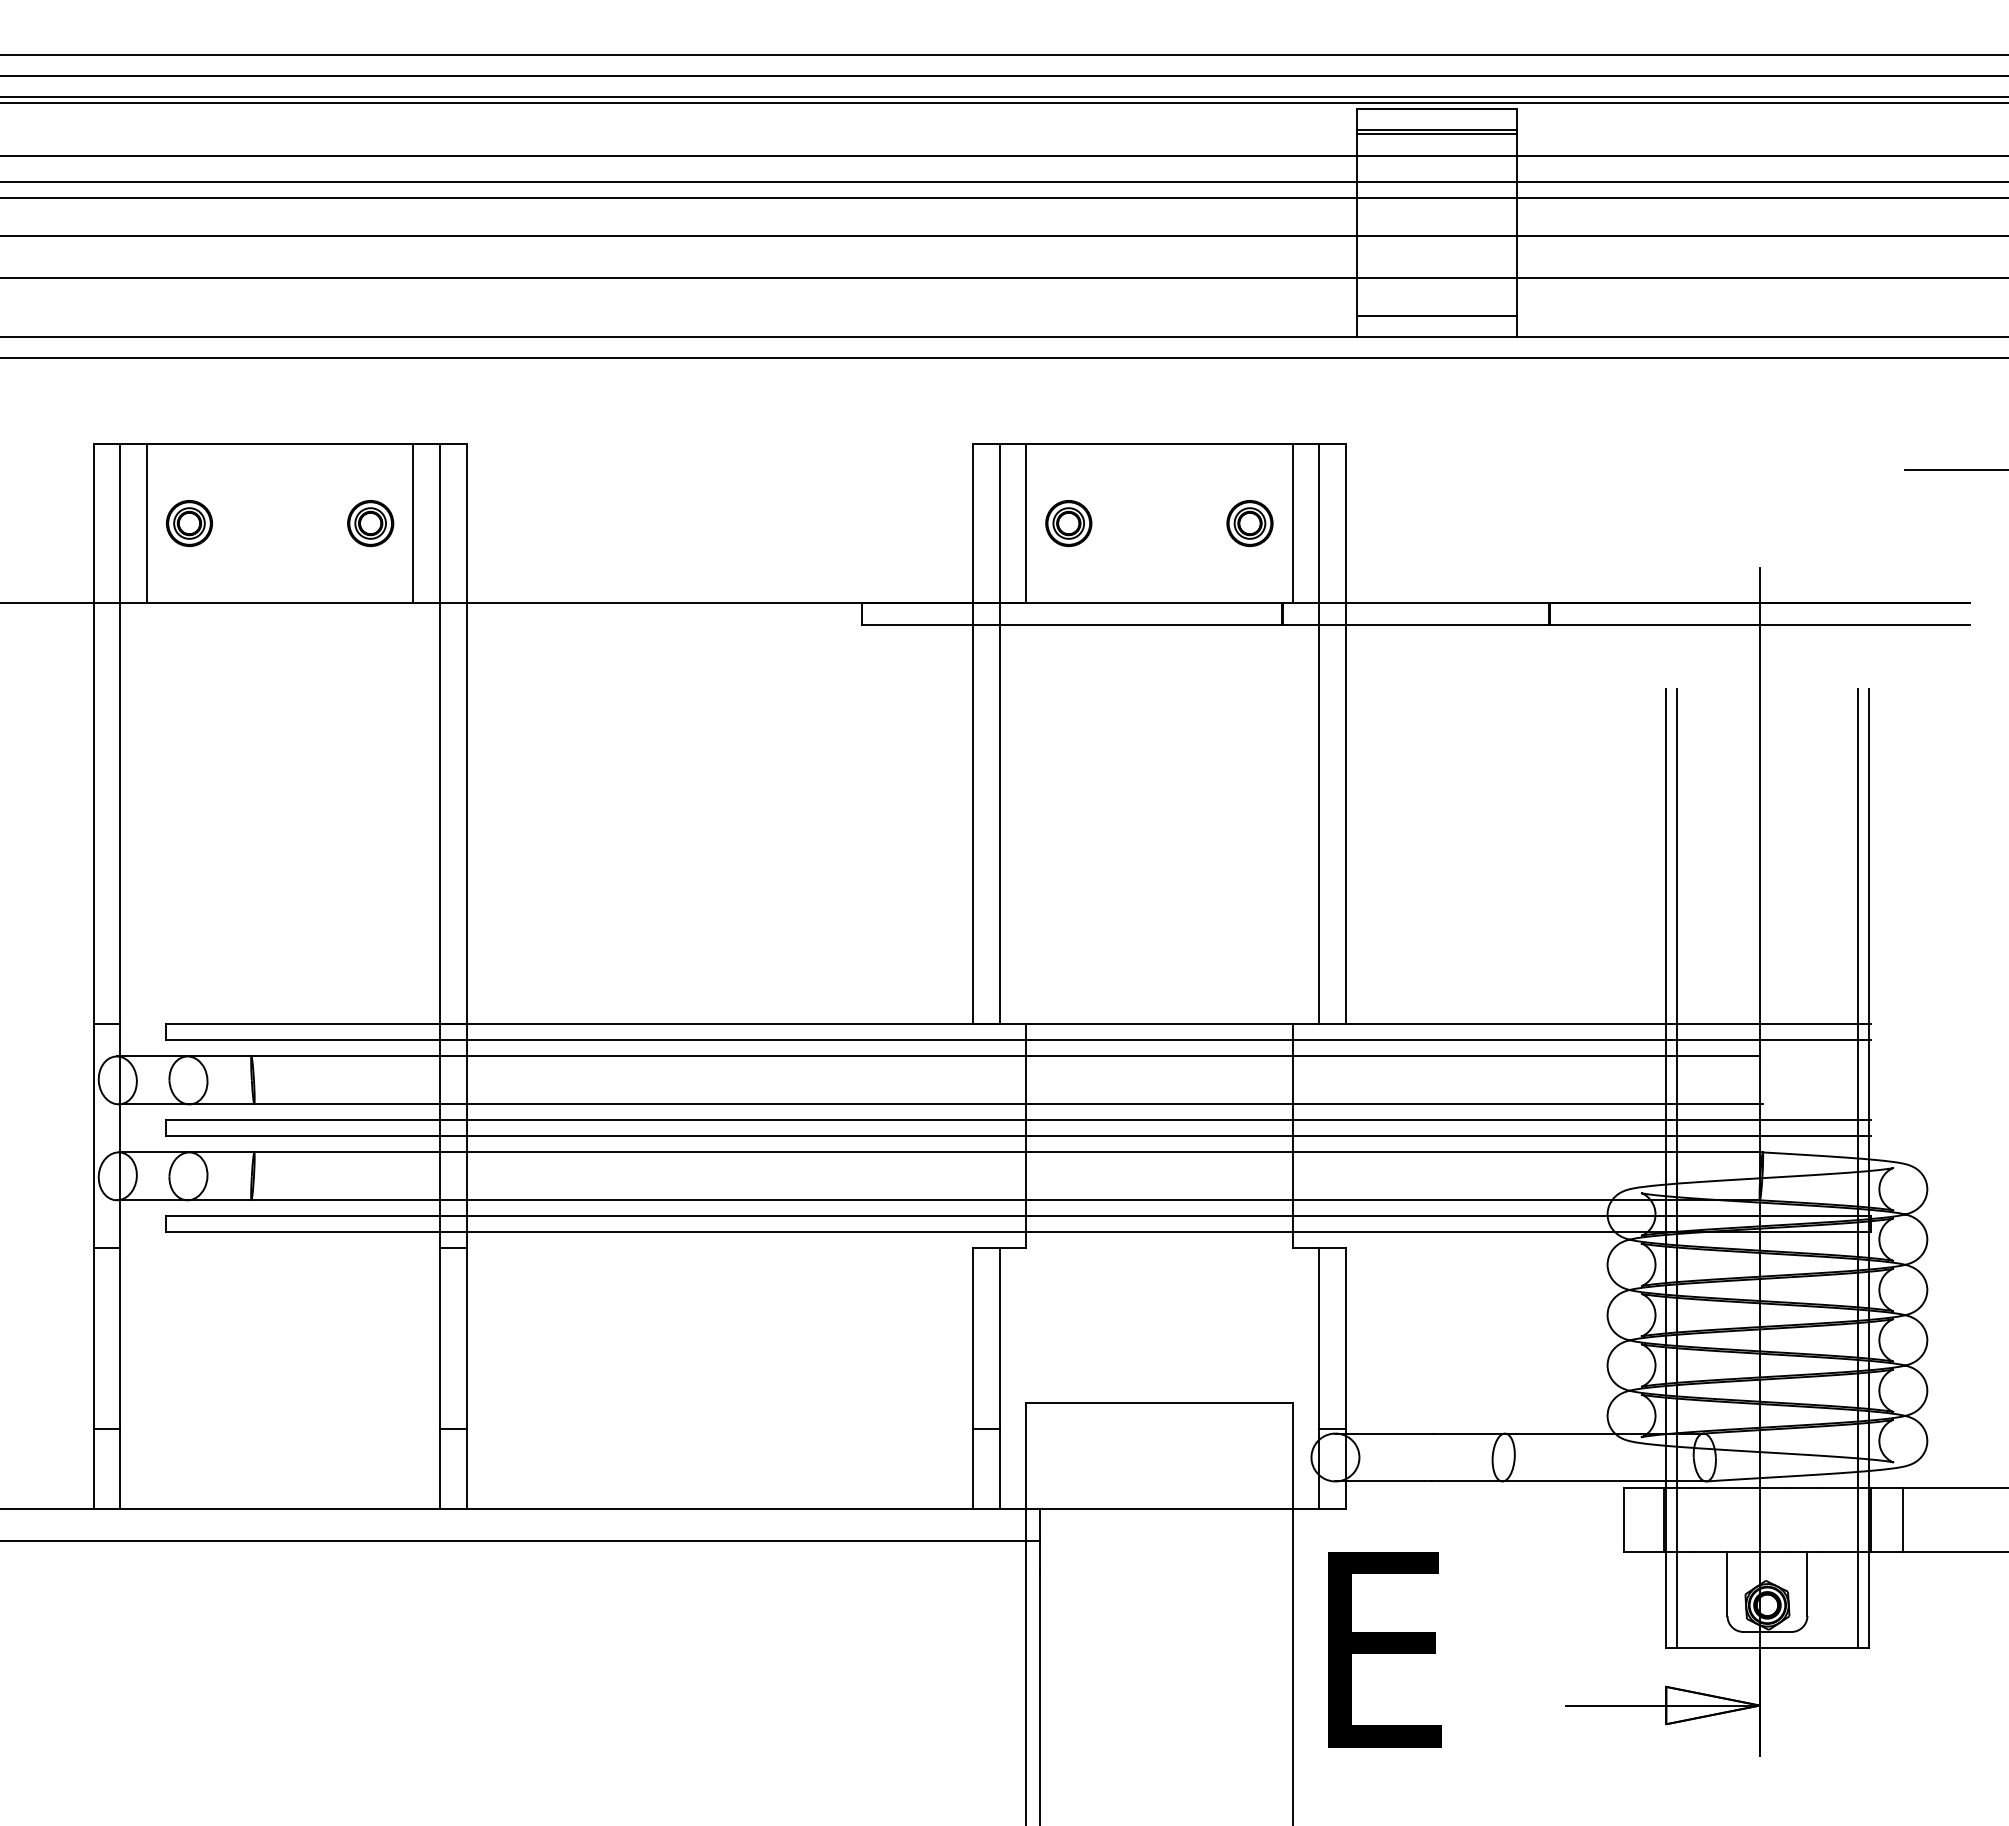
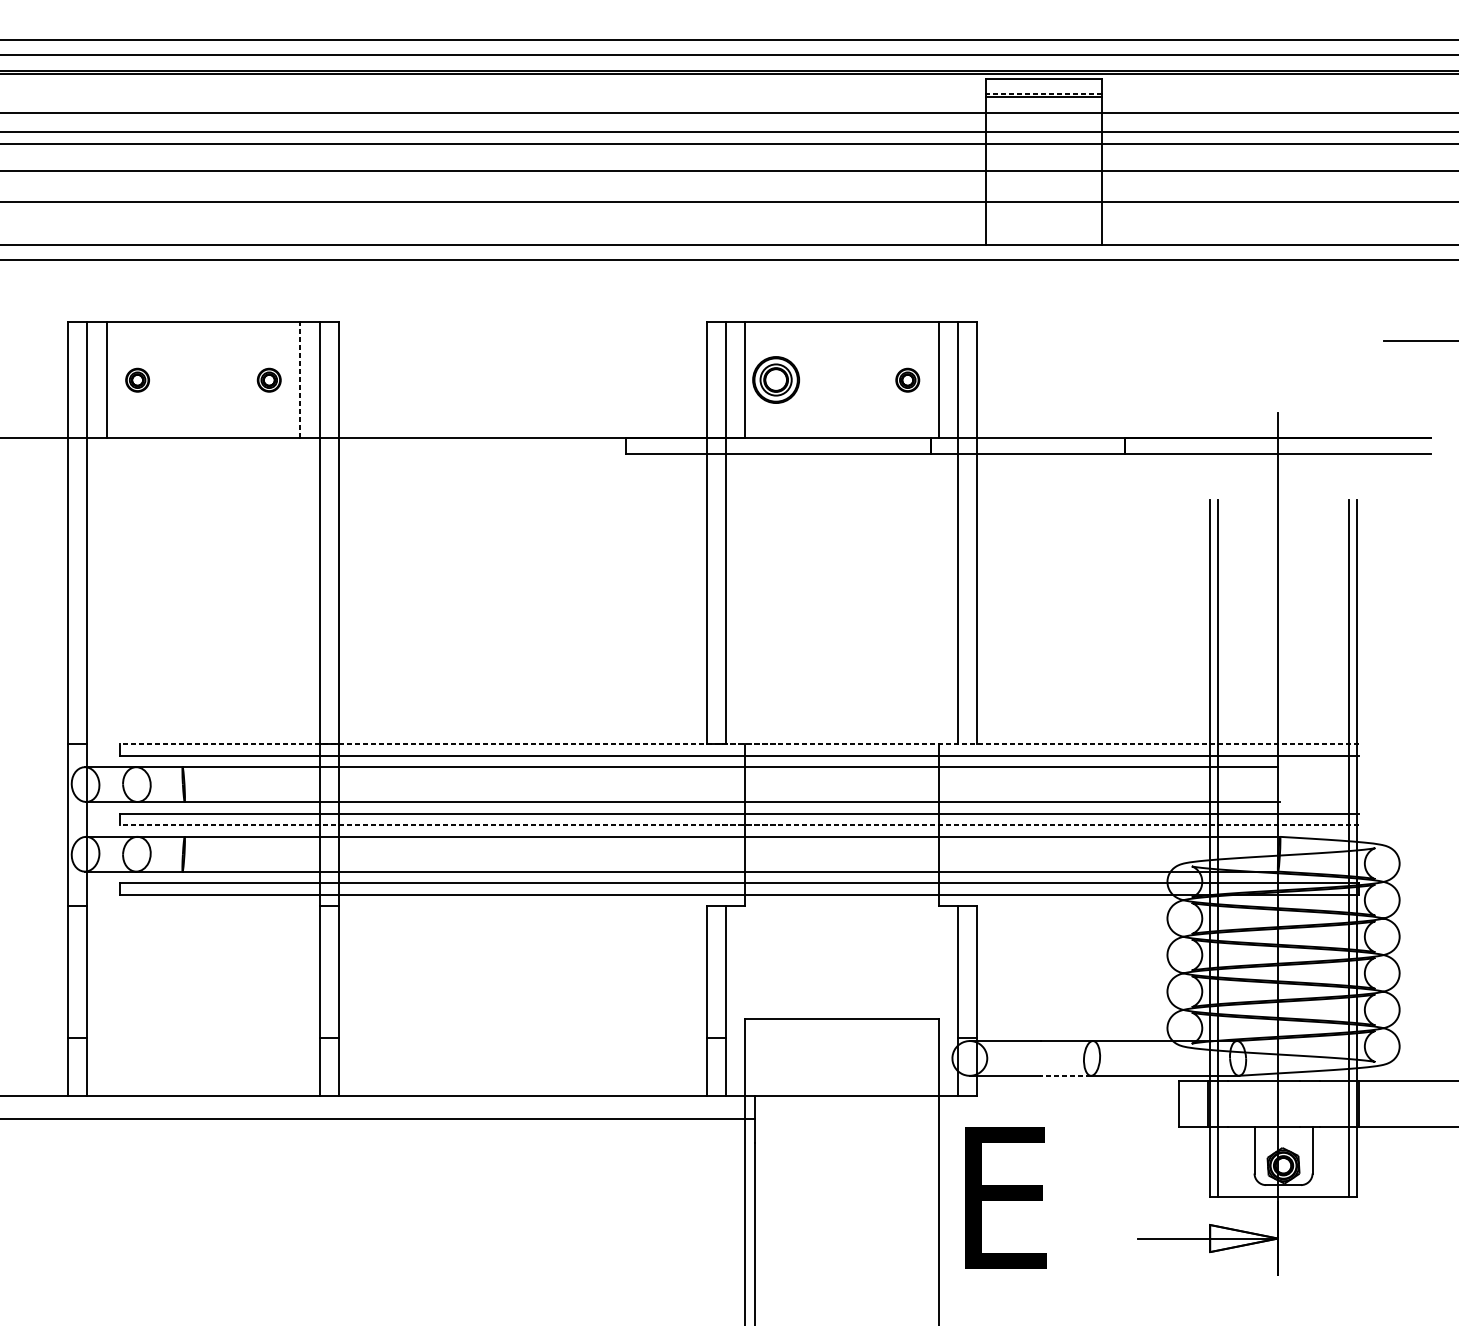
line: (1437, 129) -> (1043, 94), solid -> dashed
line: (1436, 316) -> (1043, 229), removed
part: (189, 523) -> (137, 380), size x0.7
part: (370, 523) -> (269, 380), size x0.7
line: (413, 523) -> (300, 380), solid -> dashed
part: (1068, 523) -> (775, 380), size x1.4
part: (1249, 523) -> (907, 380), size x0.7
line: (1018, 1024) -> (739, 743), solid -> dashed
line: (1018, 1136) -> (739, 825), solid -> dashed
line: (1466, 1481) -> (1065, 1075), solid -> dashed
line: (1903, 1520) -> (1382, 1104), removed

